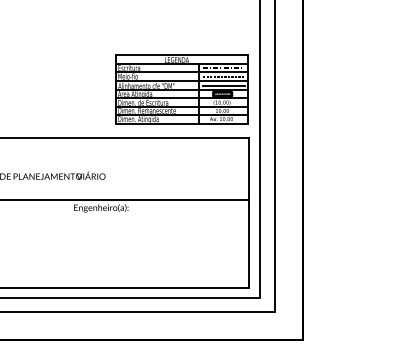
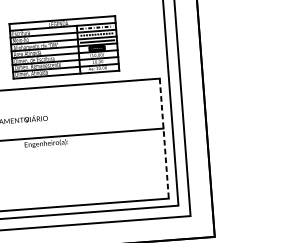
part: (181, 89) -> (64, 47), moved
line: (249, 213) -> (164, 139), solid -> dashed

